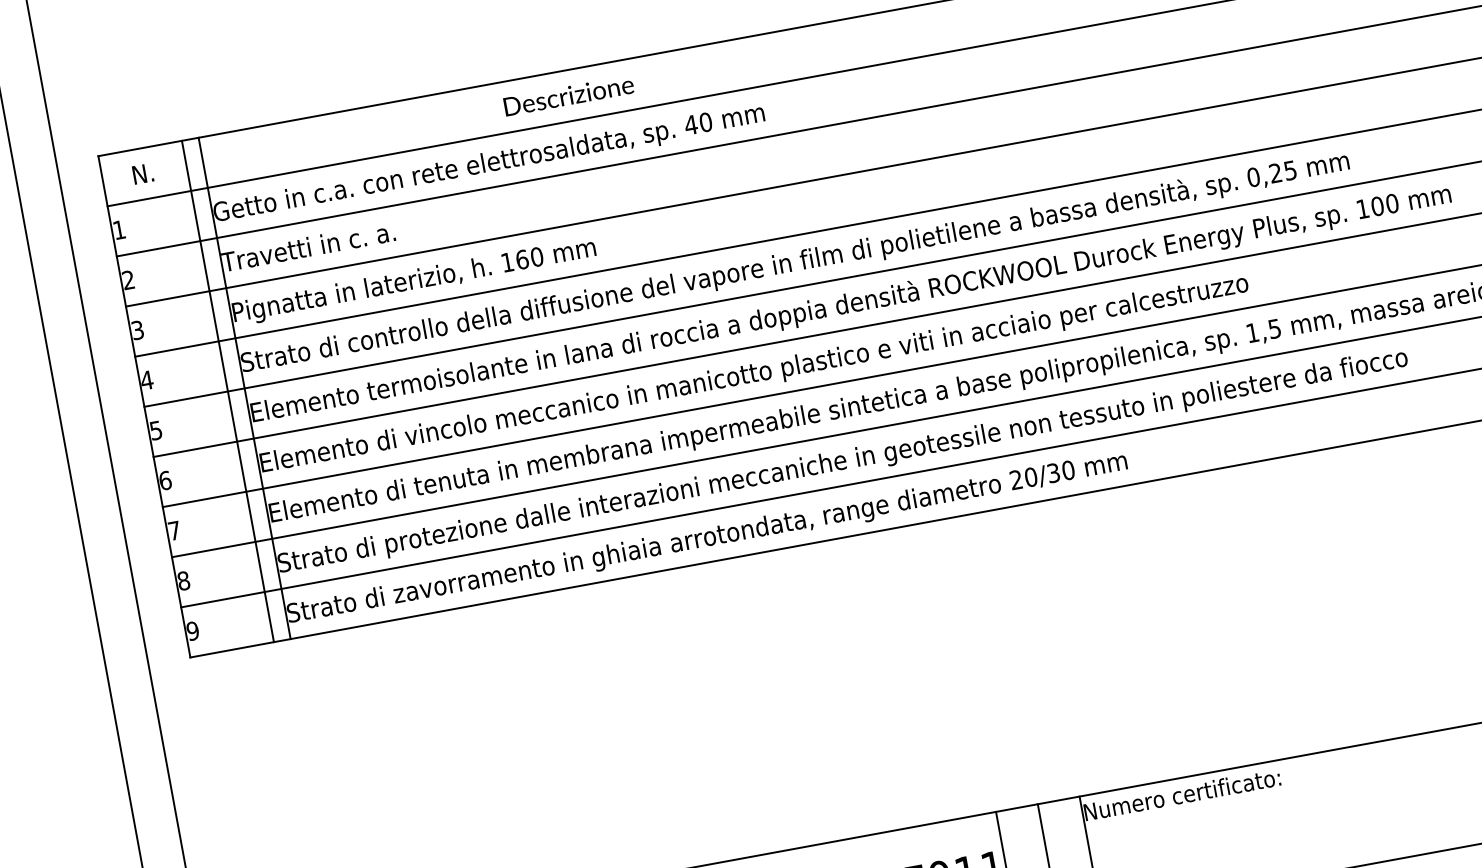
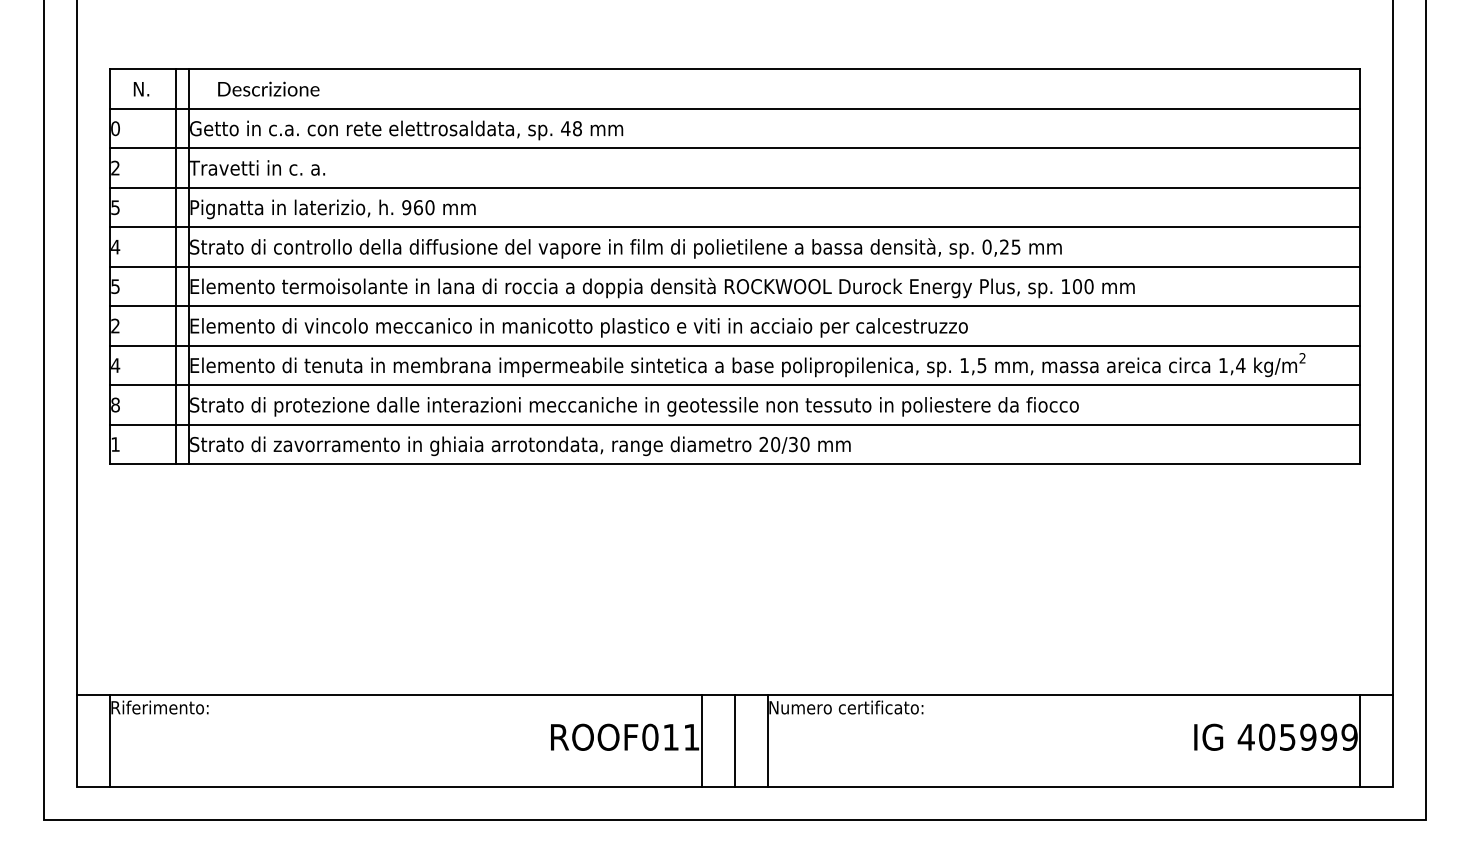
text: (568, 94) -> (268, 88), moved
text: (705, 122) -> (577, 128), 40 -> 48
text: (119, 229) -> (115, 128), 1 -> 0
text: (507, 262) -> (406, 207), 160 -> 960
text: (137, 330) -> (115, 207), 3 -> 5
text: (165, 479) -> (115, 325), 6 -> 2
text: (174, 530) -> (115, 365), 7 -> 4
text: (192, 631) -> (115, 444), 9 -> 1

